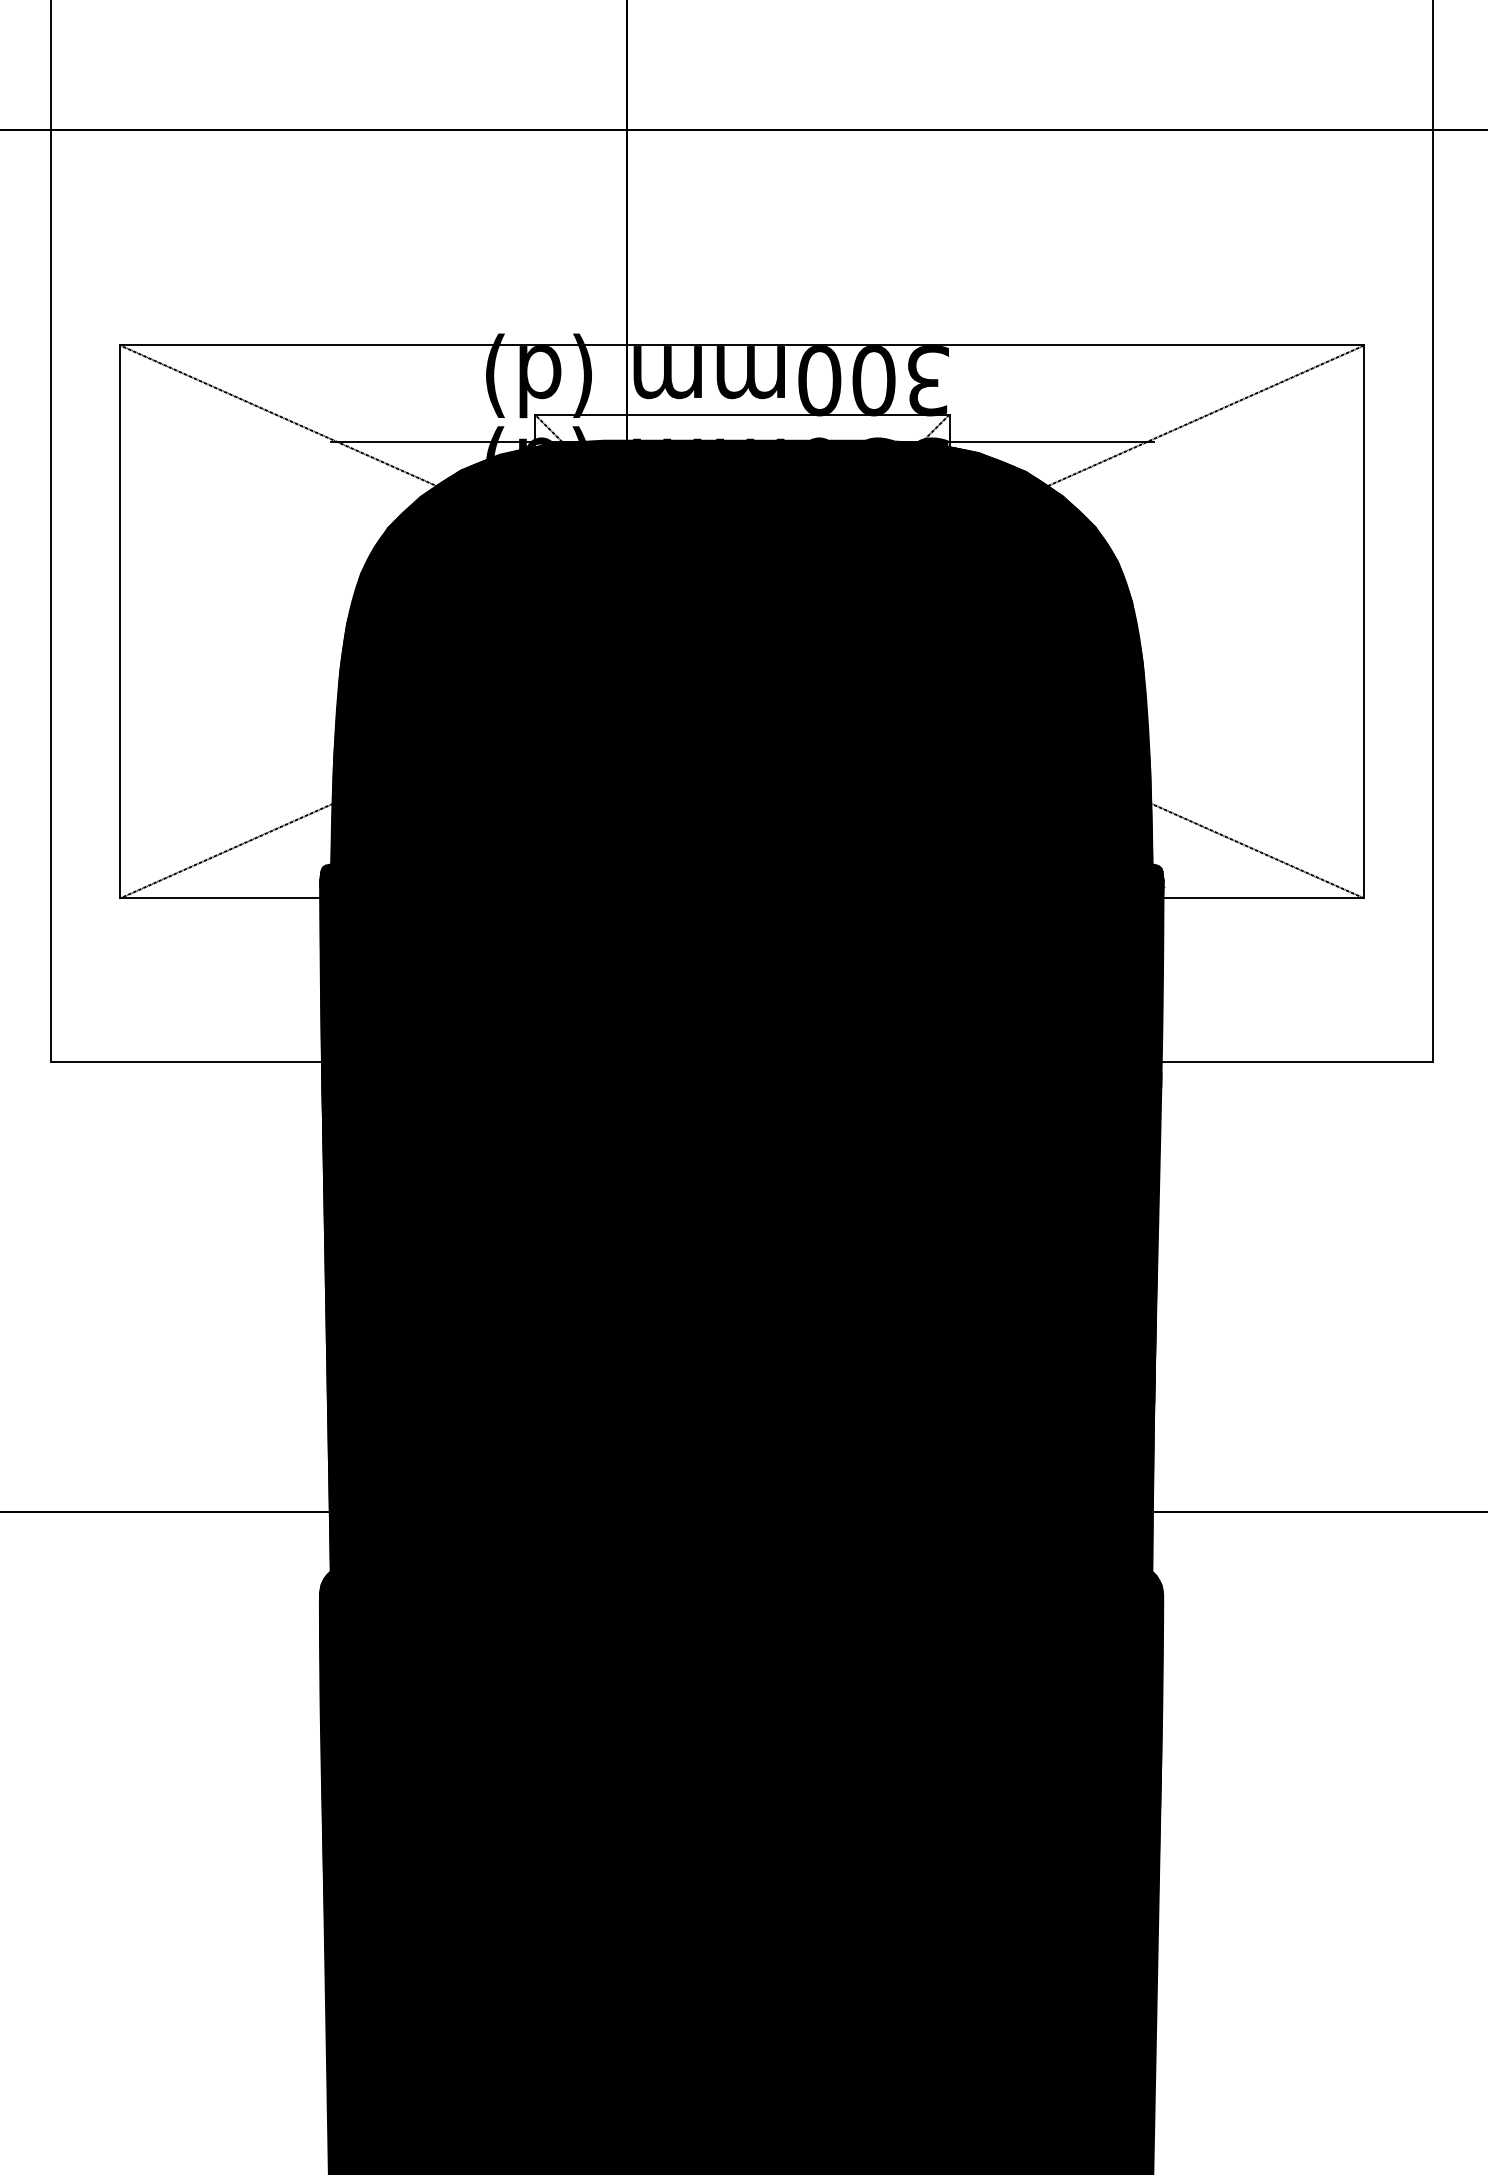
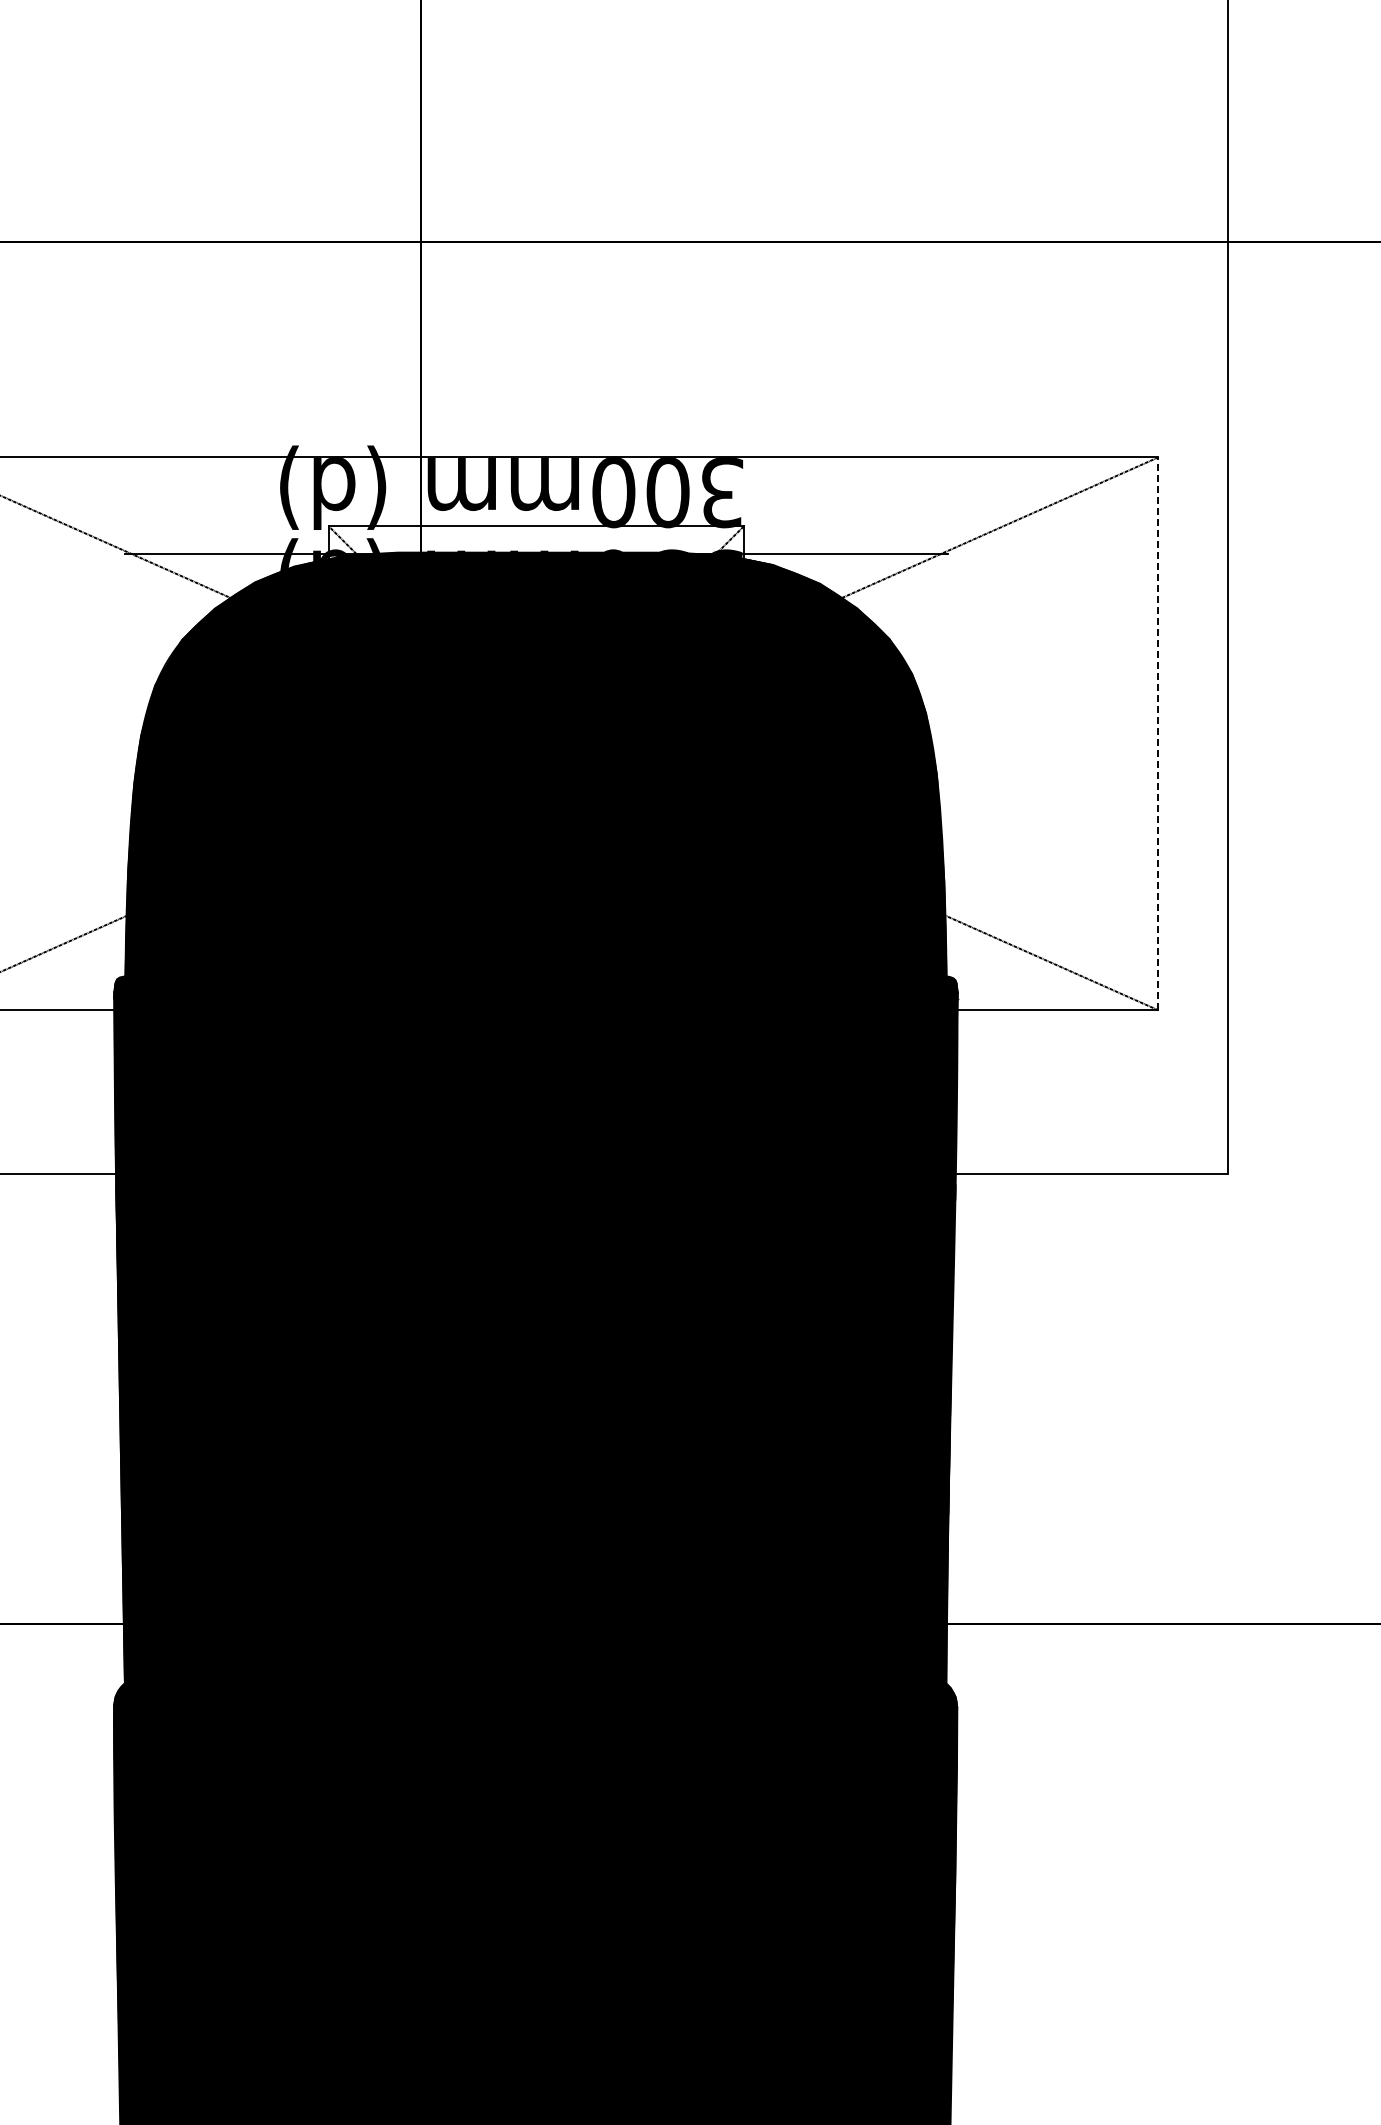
line: (1364, 621) -> (1158, 733), solid -> dashed

